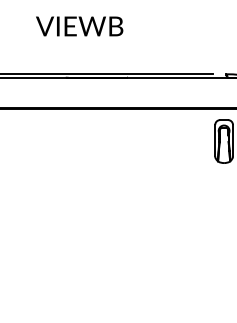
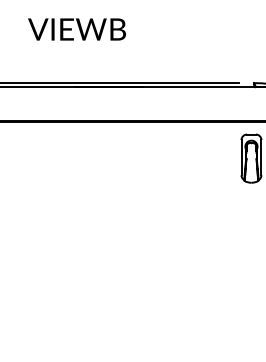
text: (79, 26) -> (76, 29), moved

